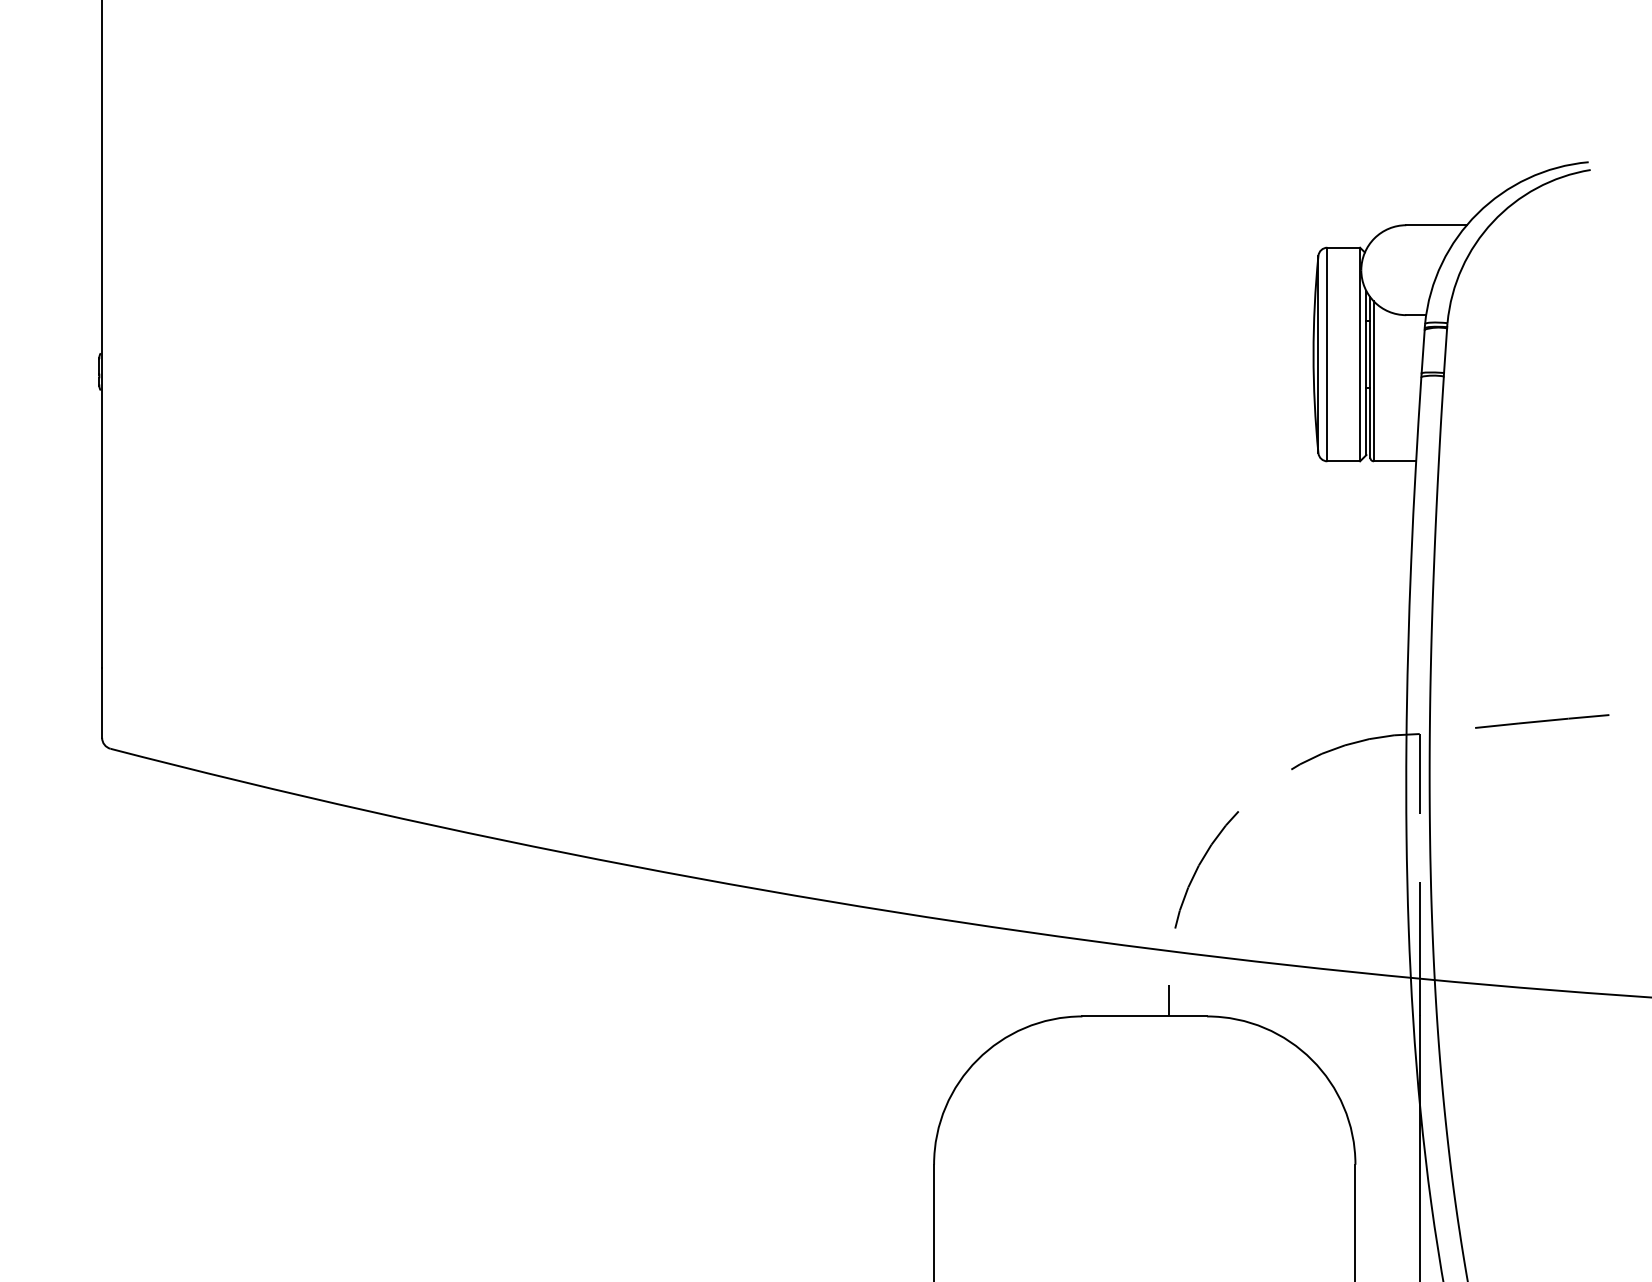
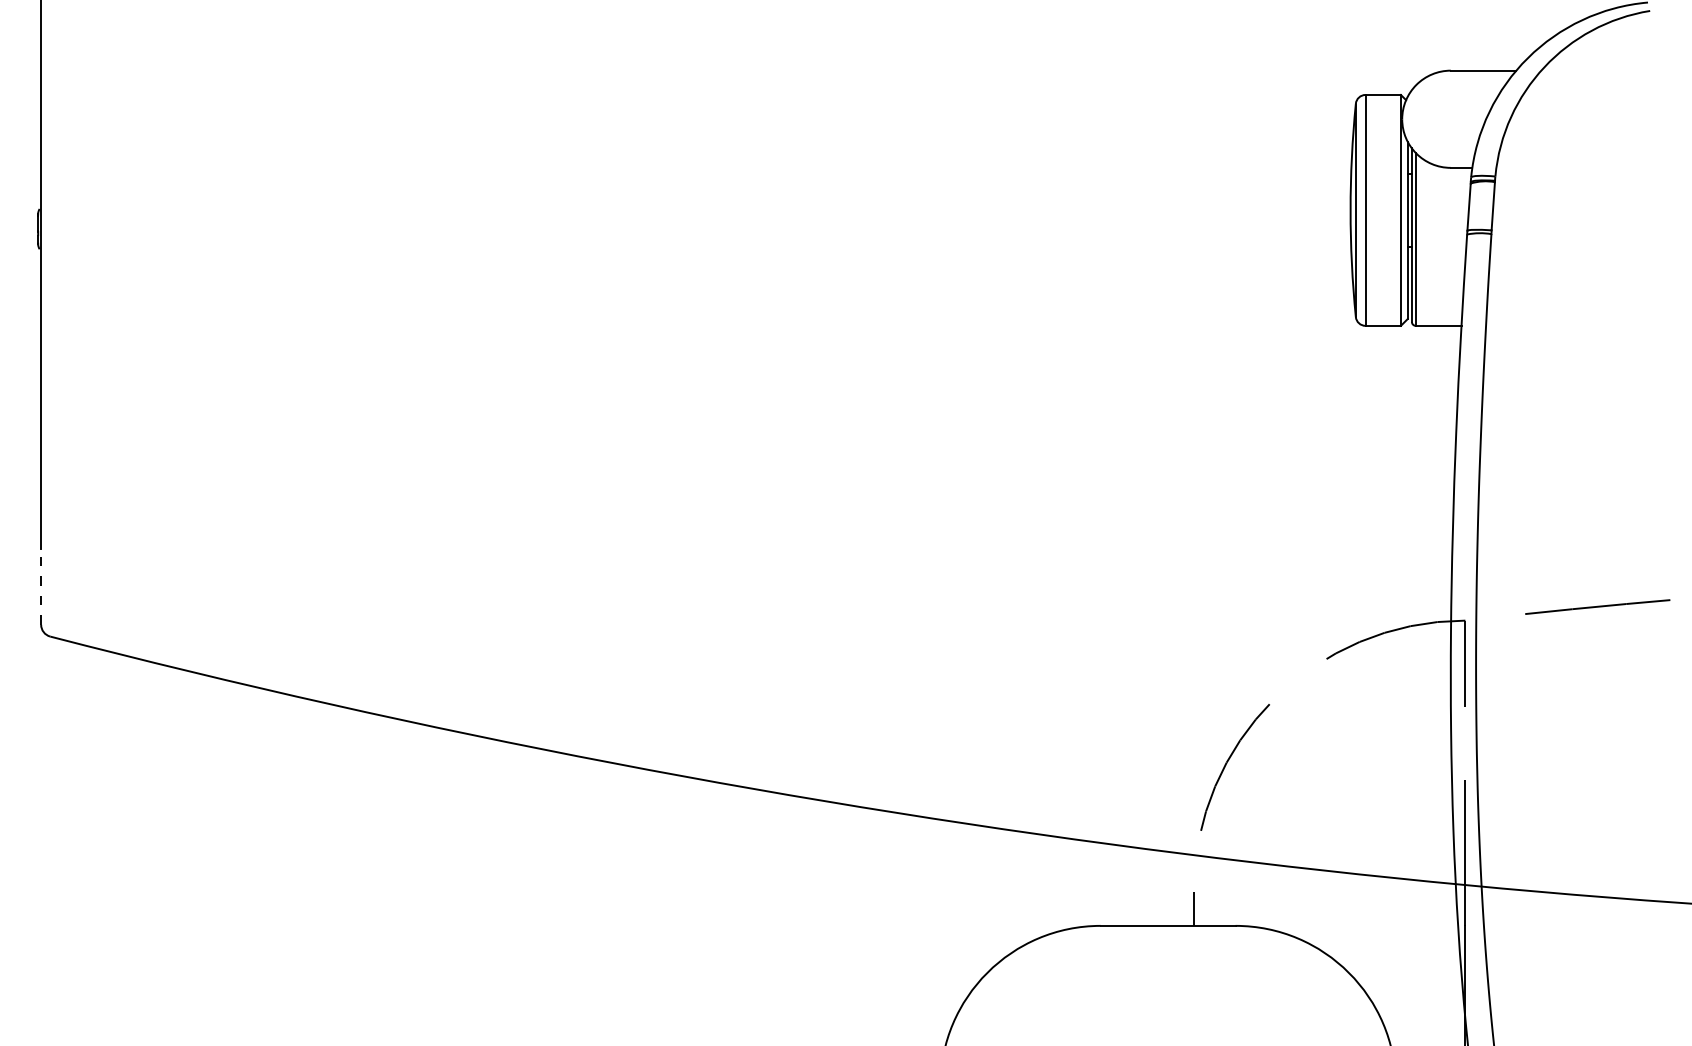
line: (102, 703) -> (41, 587), solid -> dashed

